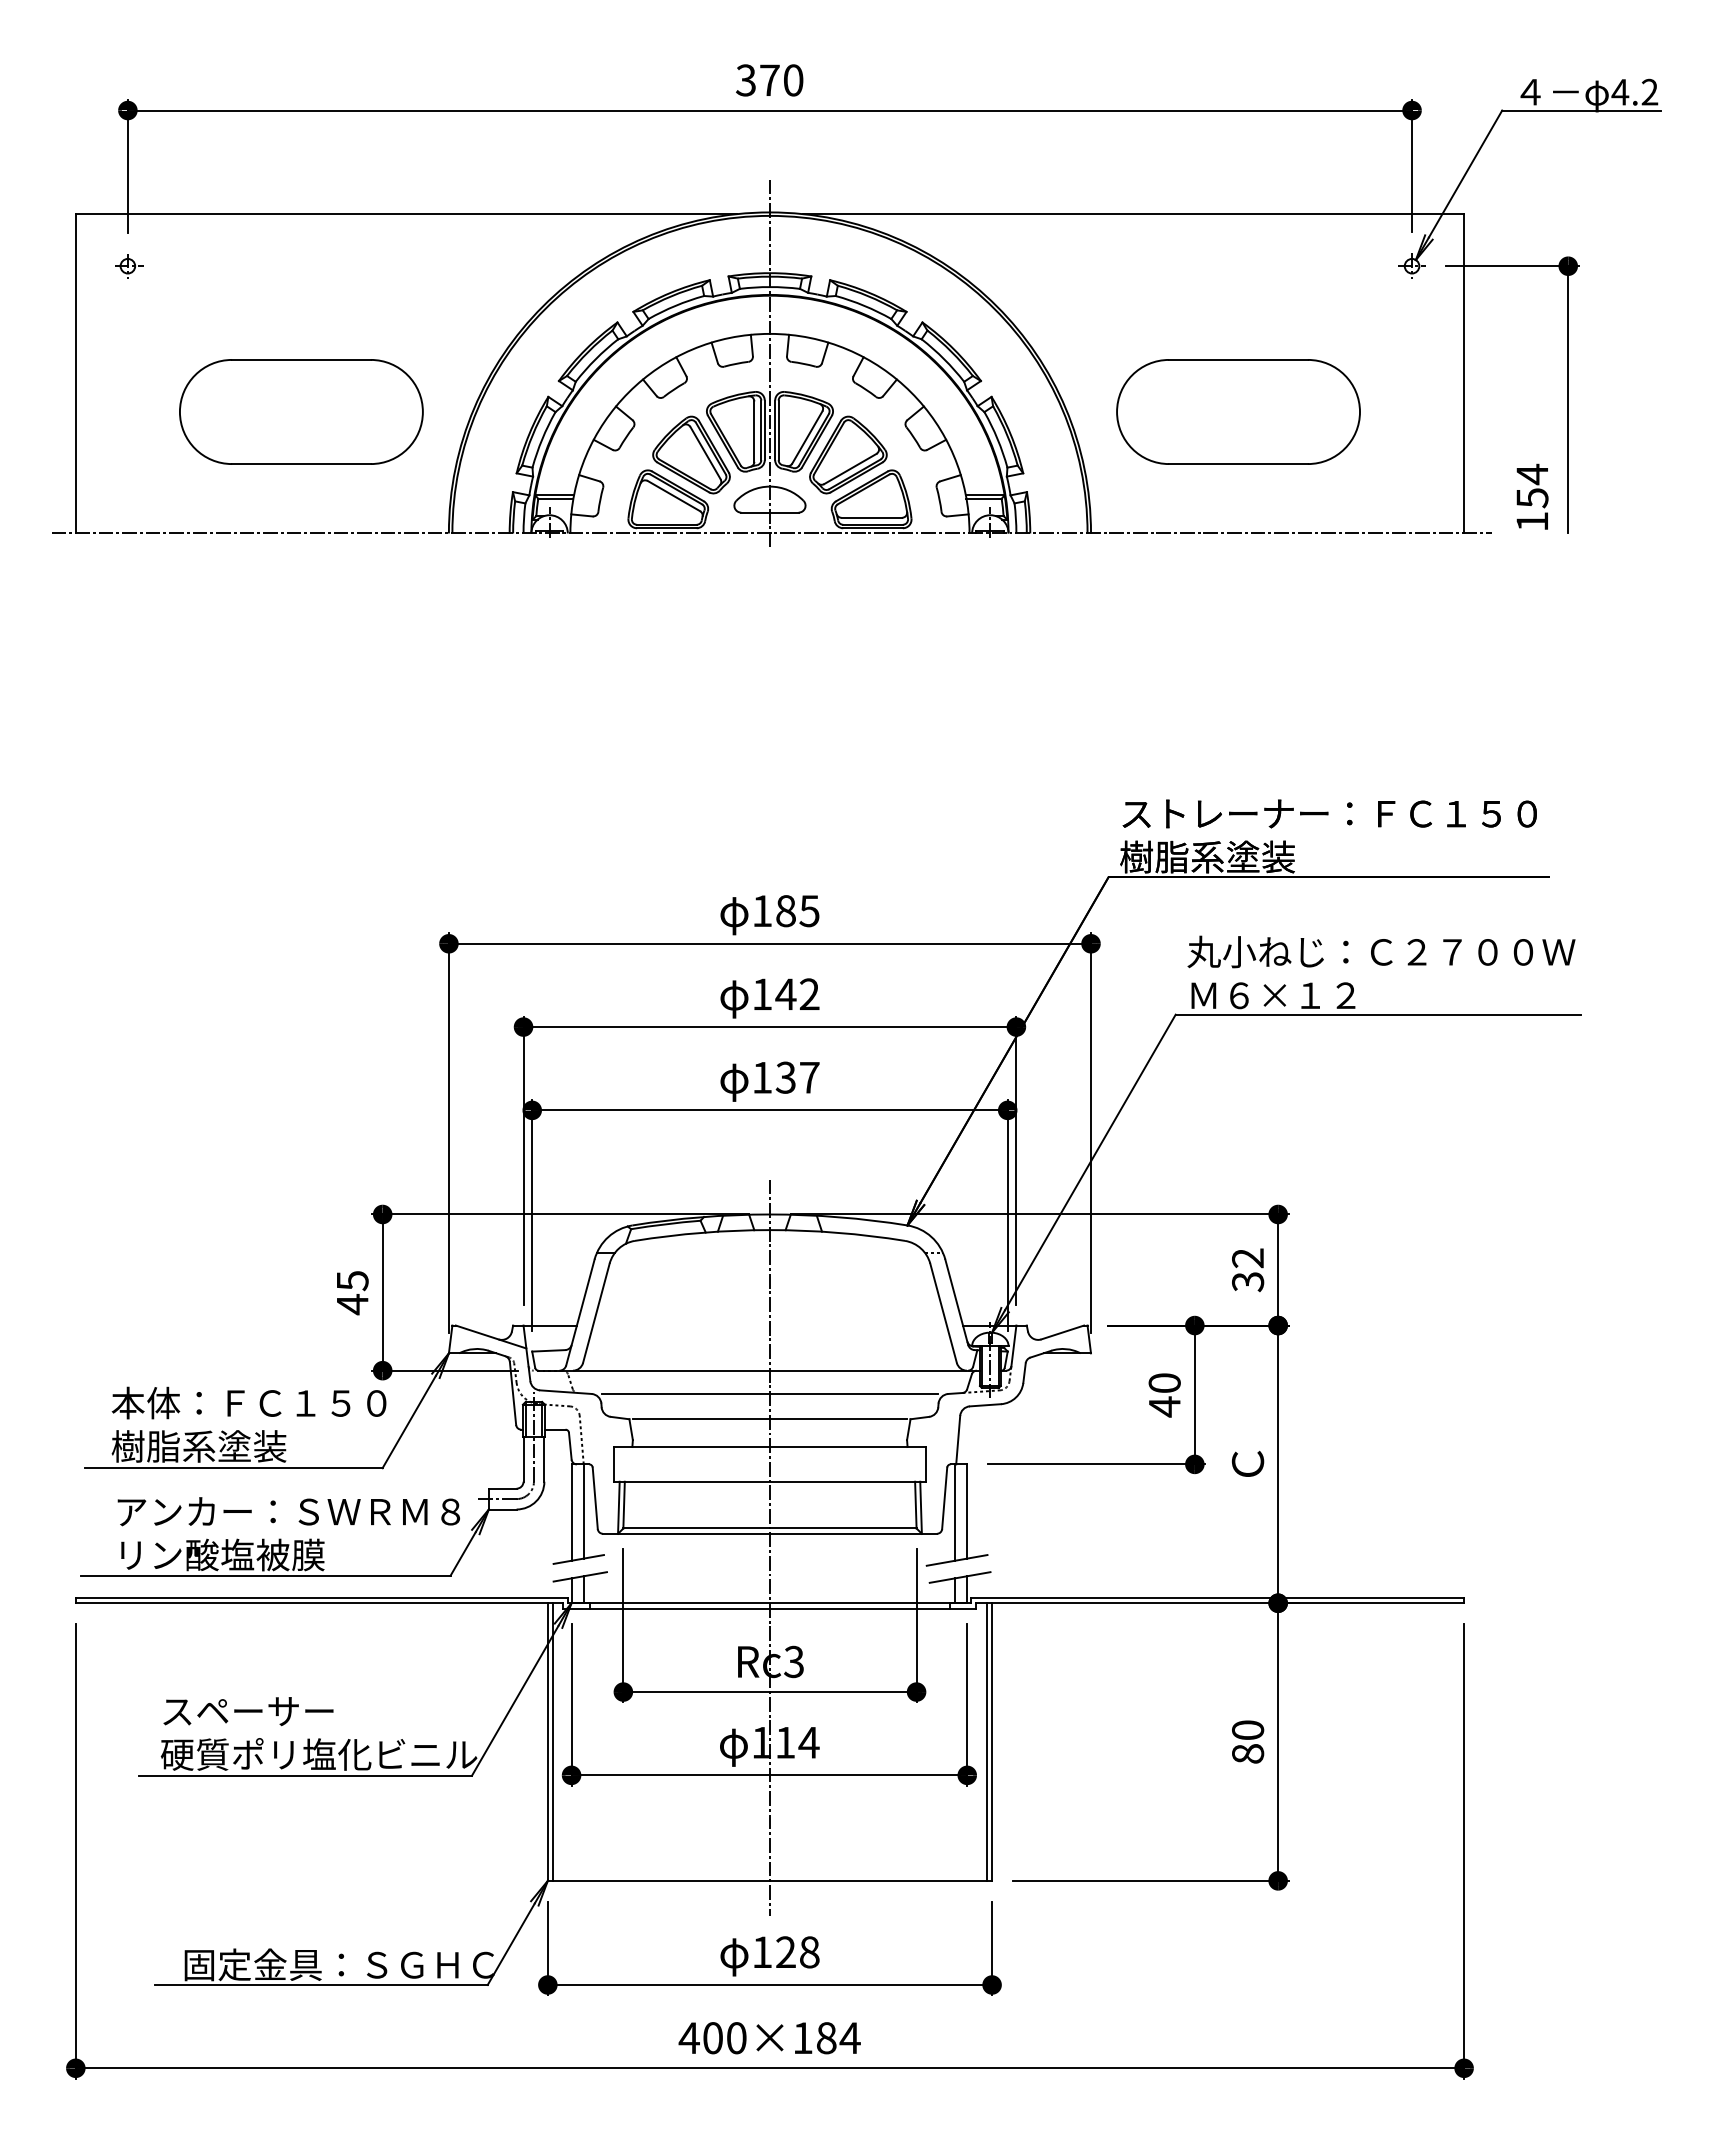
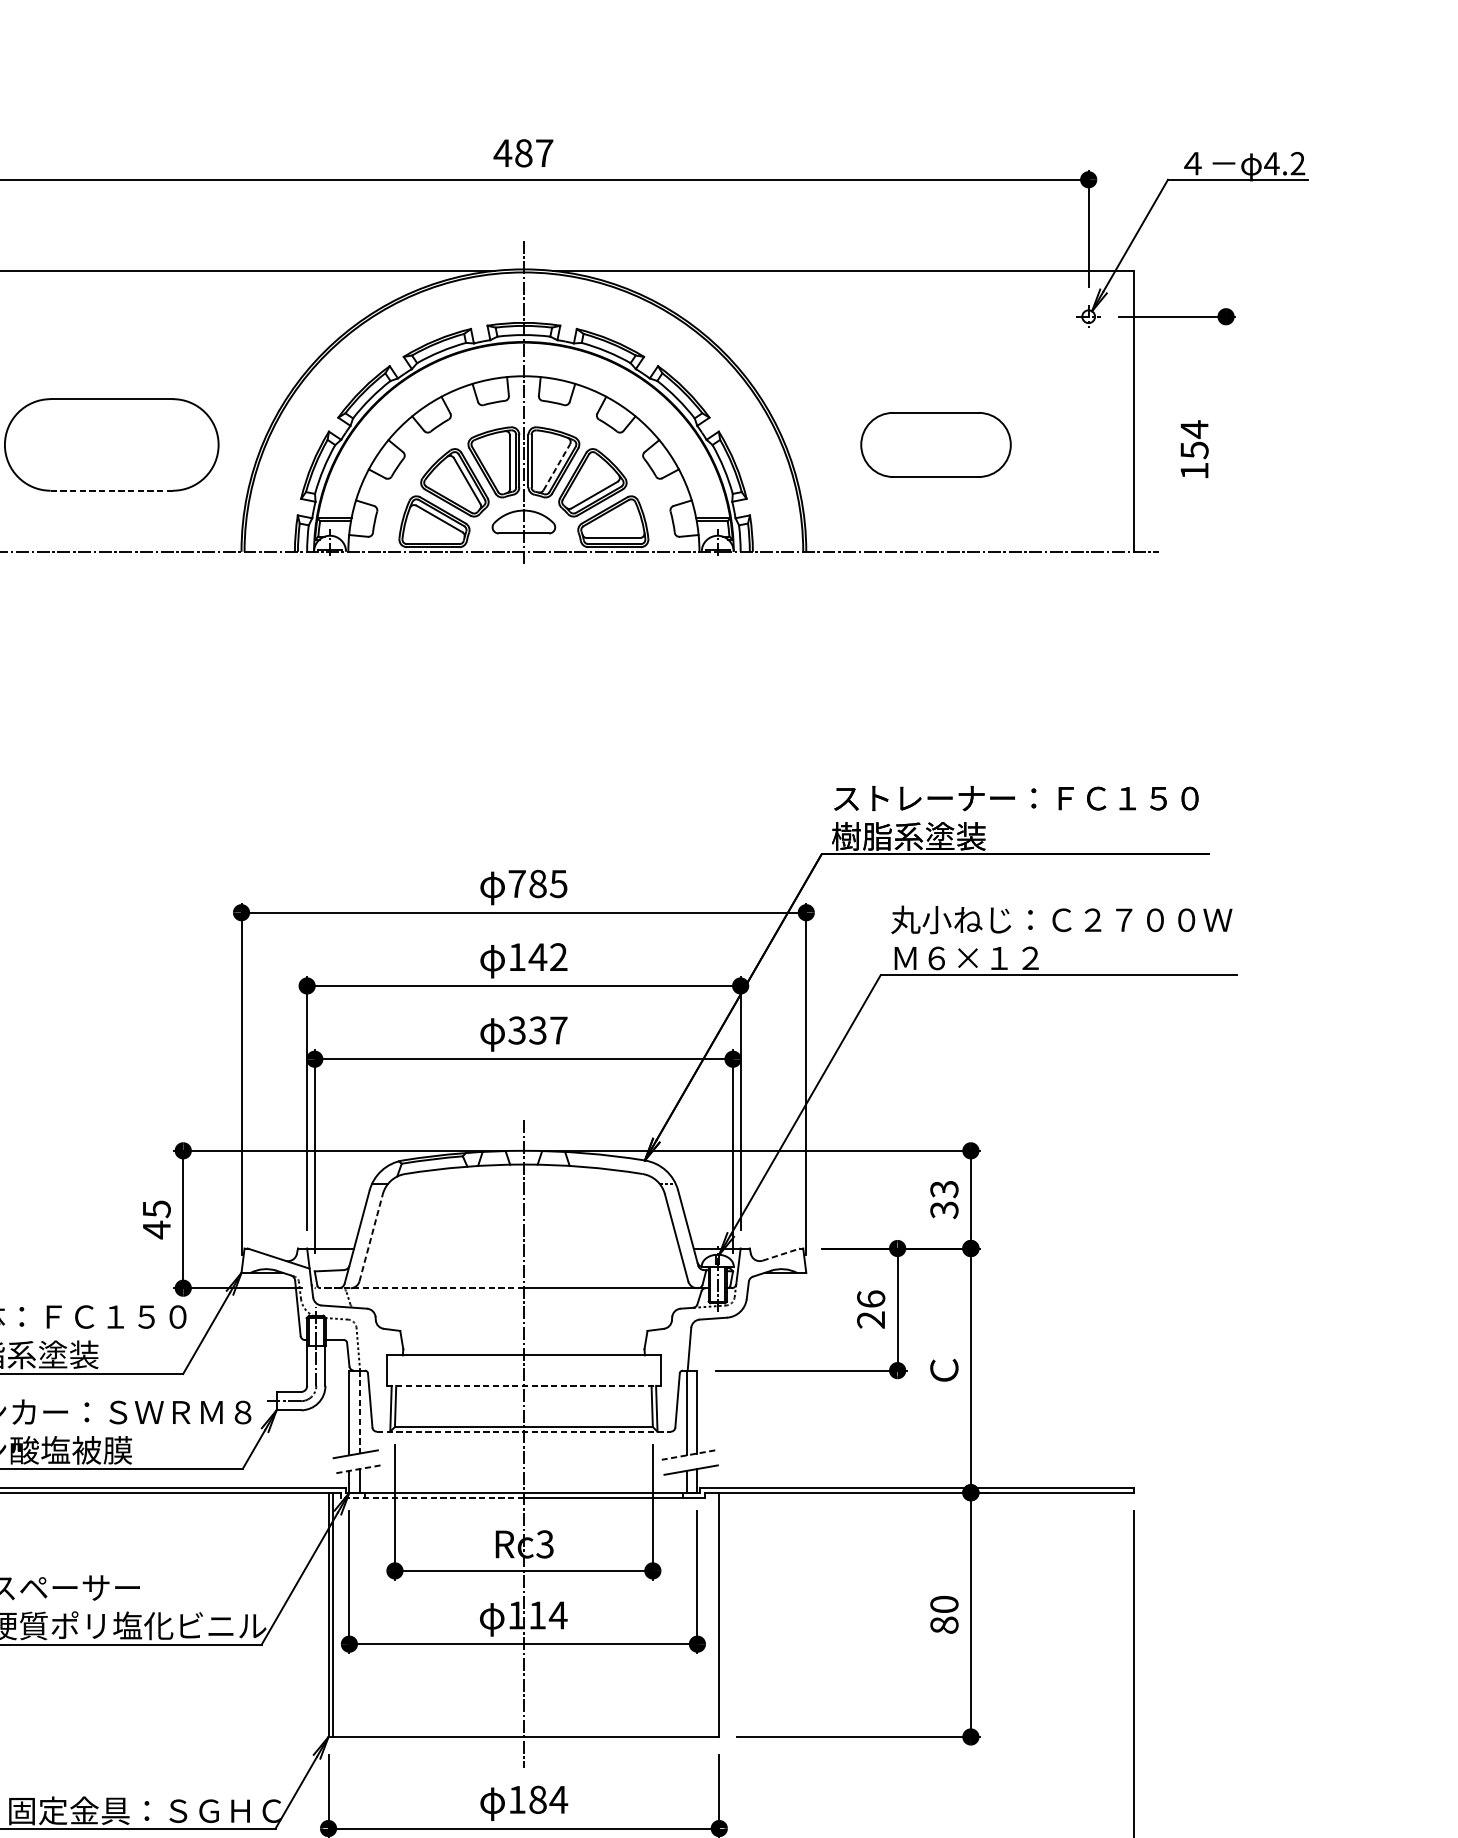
text: (769, 80) -> (523, 153), 370 -> 487
line: (1568, 399) -> (1226, 433), removed
part: (1238, 411) -> (936, 444), size x0.7
line: (807, 437) -> (556, 467), solid -> dashed
line: (301, 464) -> (111, 491), solid -> dashed
text: (1532, 496) -> (1194, 448), moved
text: (762, 910) -> (517, 883), 185 -> 785
text: (761, 1077) -> (516, 1030), 137 -> 337
text: (1248, 1258) -> (944, 1189), 32 -> 33
line: (596, 1312) -> (371, 1237), solid -> dashed
line: (1063, 1332) -> (782, 1254), solid -> dashed
line: (654, 1370) -> (422, 1288), solid -> dashed
line: (769, 1393) -> (523, 1308), removed
text: (1164, 1395) -> (870, 1310), 40 -> 26
line: (769, 1419) -> (523, 1331), removed
line: (770, 1481) -> (524, 1385), solid -> dashed
line: (583, 1512) -> (359, 1412), solid -> dashed
line: (770, 1533) -> (524, 1431), solid -> dashed
line: (957, 1560) -> (688, 1455), solid -> dashed
line: (579, 1576) -> (356, 1469), solid -> dashed
line: (666, 1608) -> (432, 1497), solid -> dashed
line: (986, 1741) -> (714, 1614), removed
text: (798, 1952) -> (548, 1799), 128 -> 184

